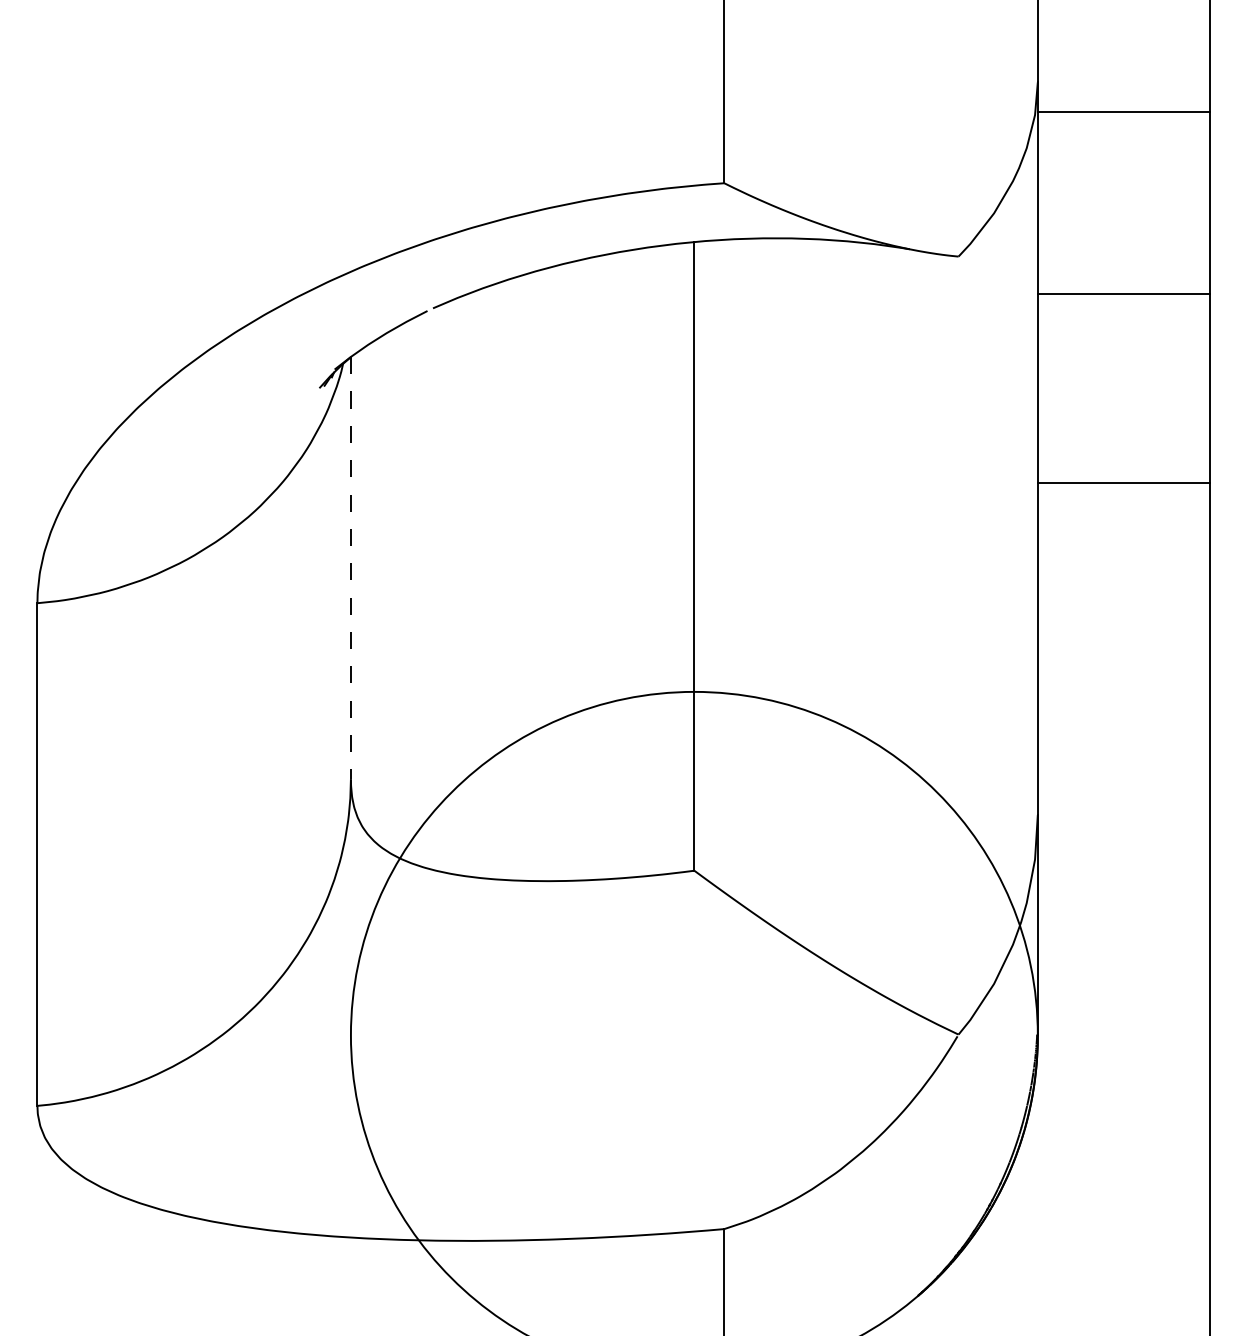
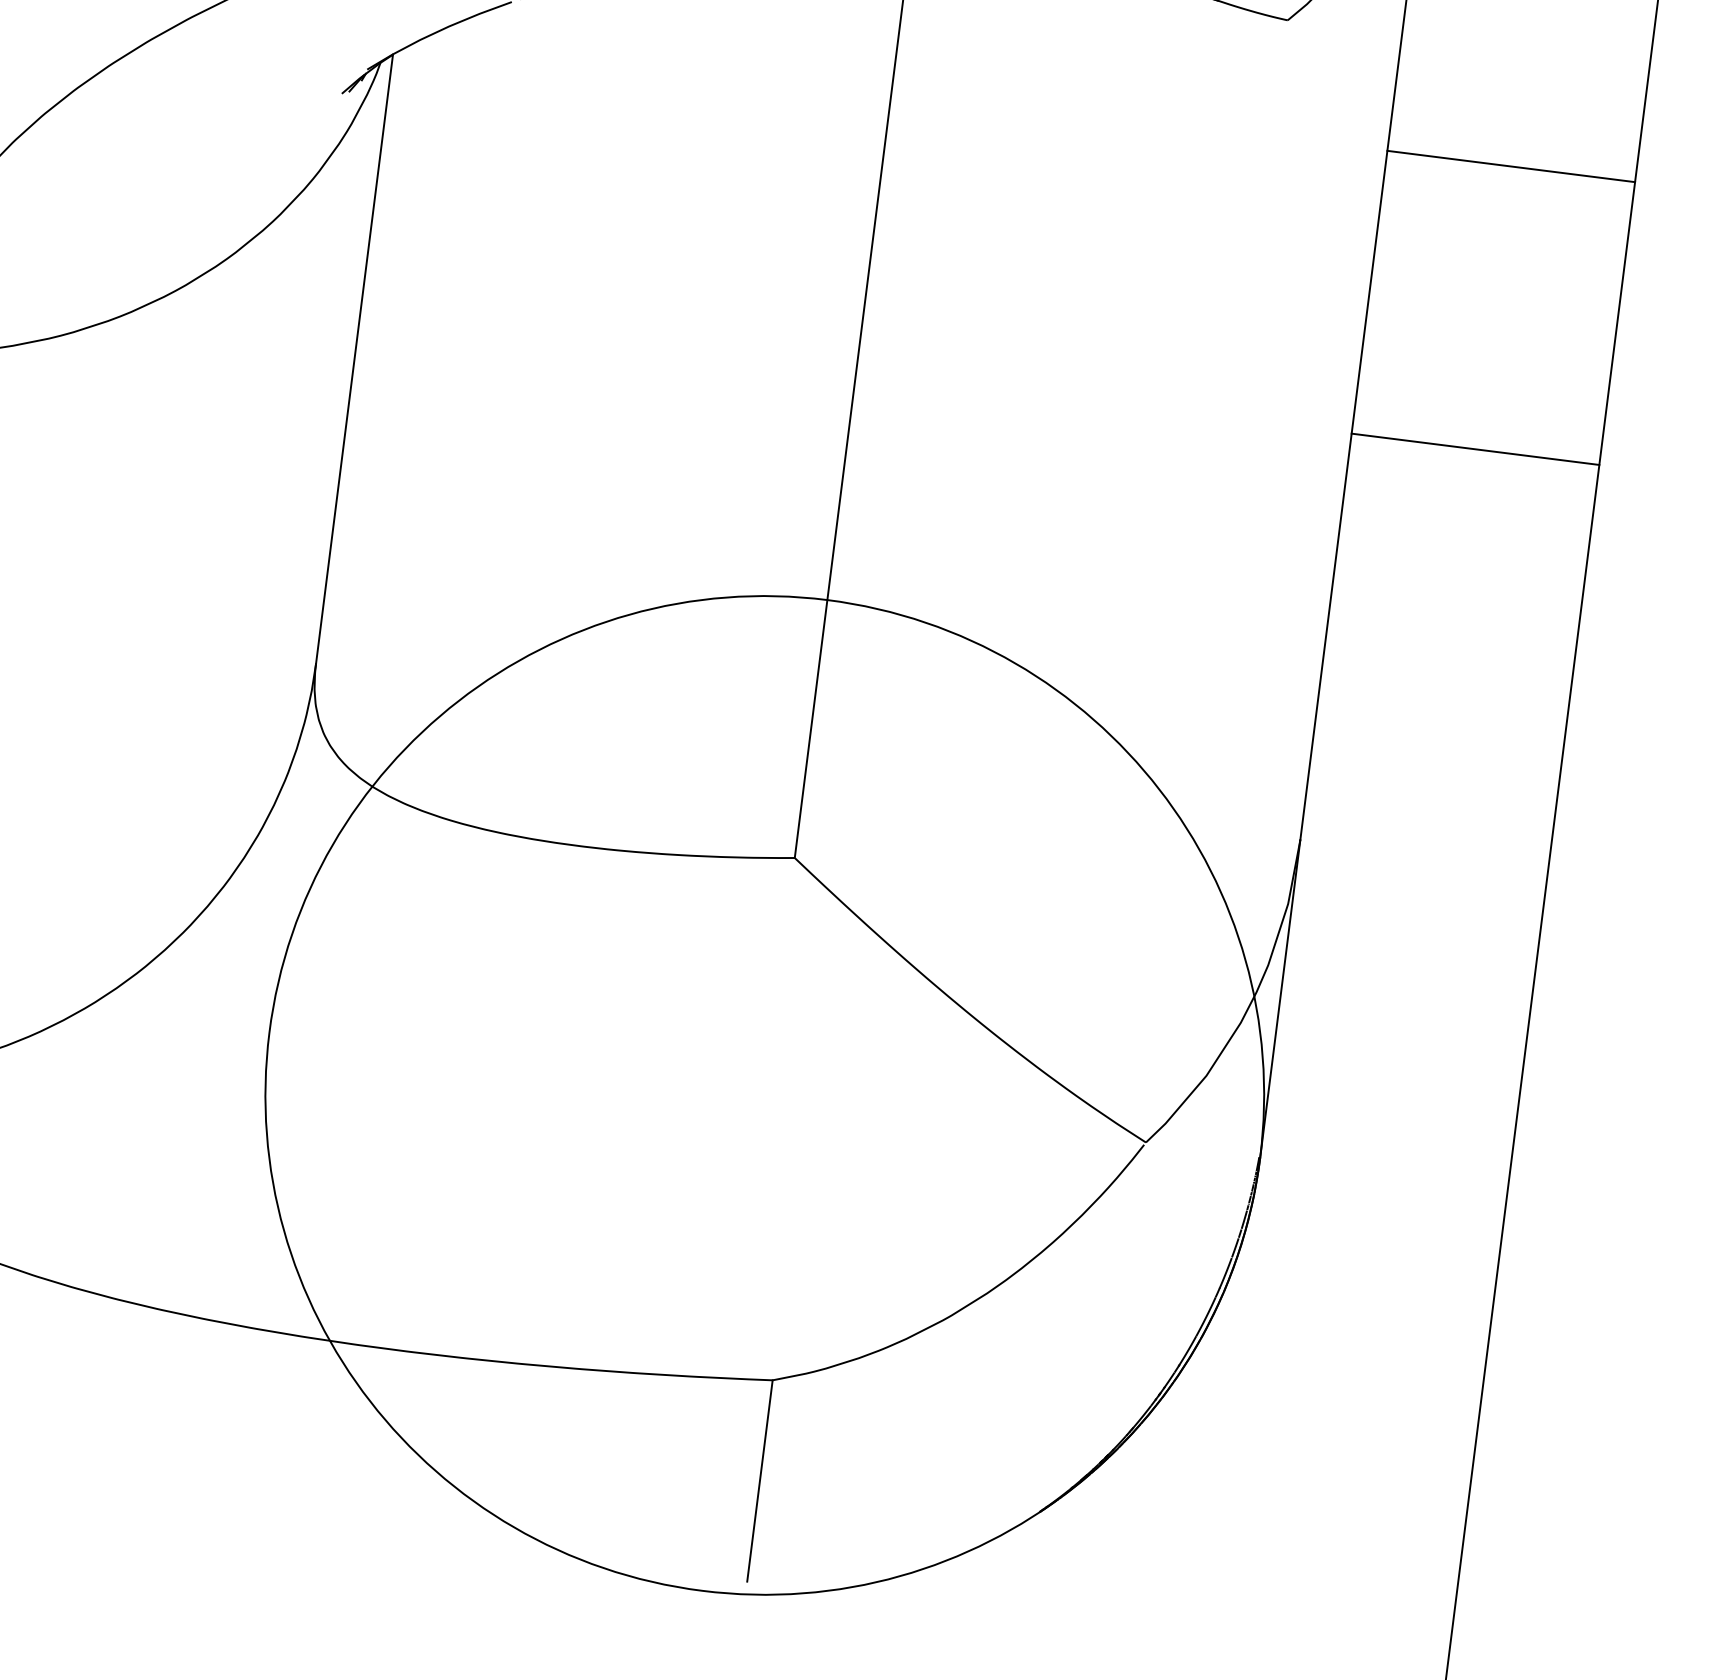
line: (1123, 294) -> (1510, 167), moved
line: (1123, 483) -> (1475, 449), moved
line: (350, 568) -> (353, 359), dashed -> solid

